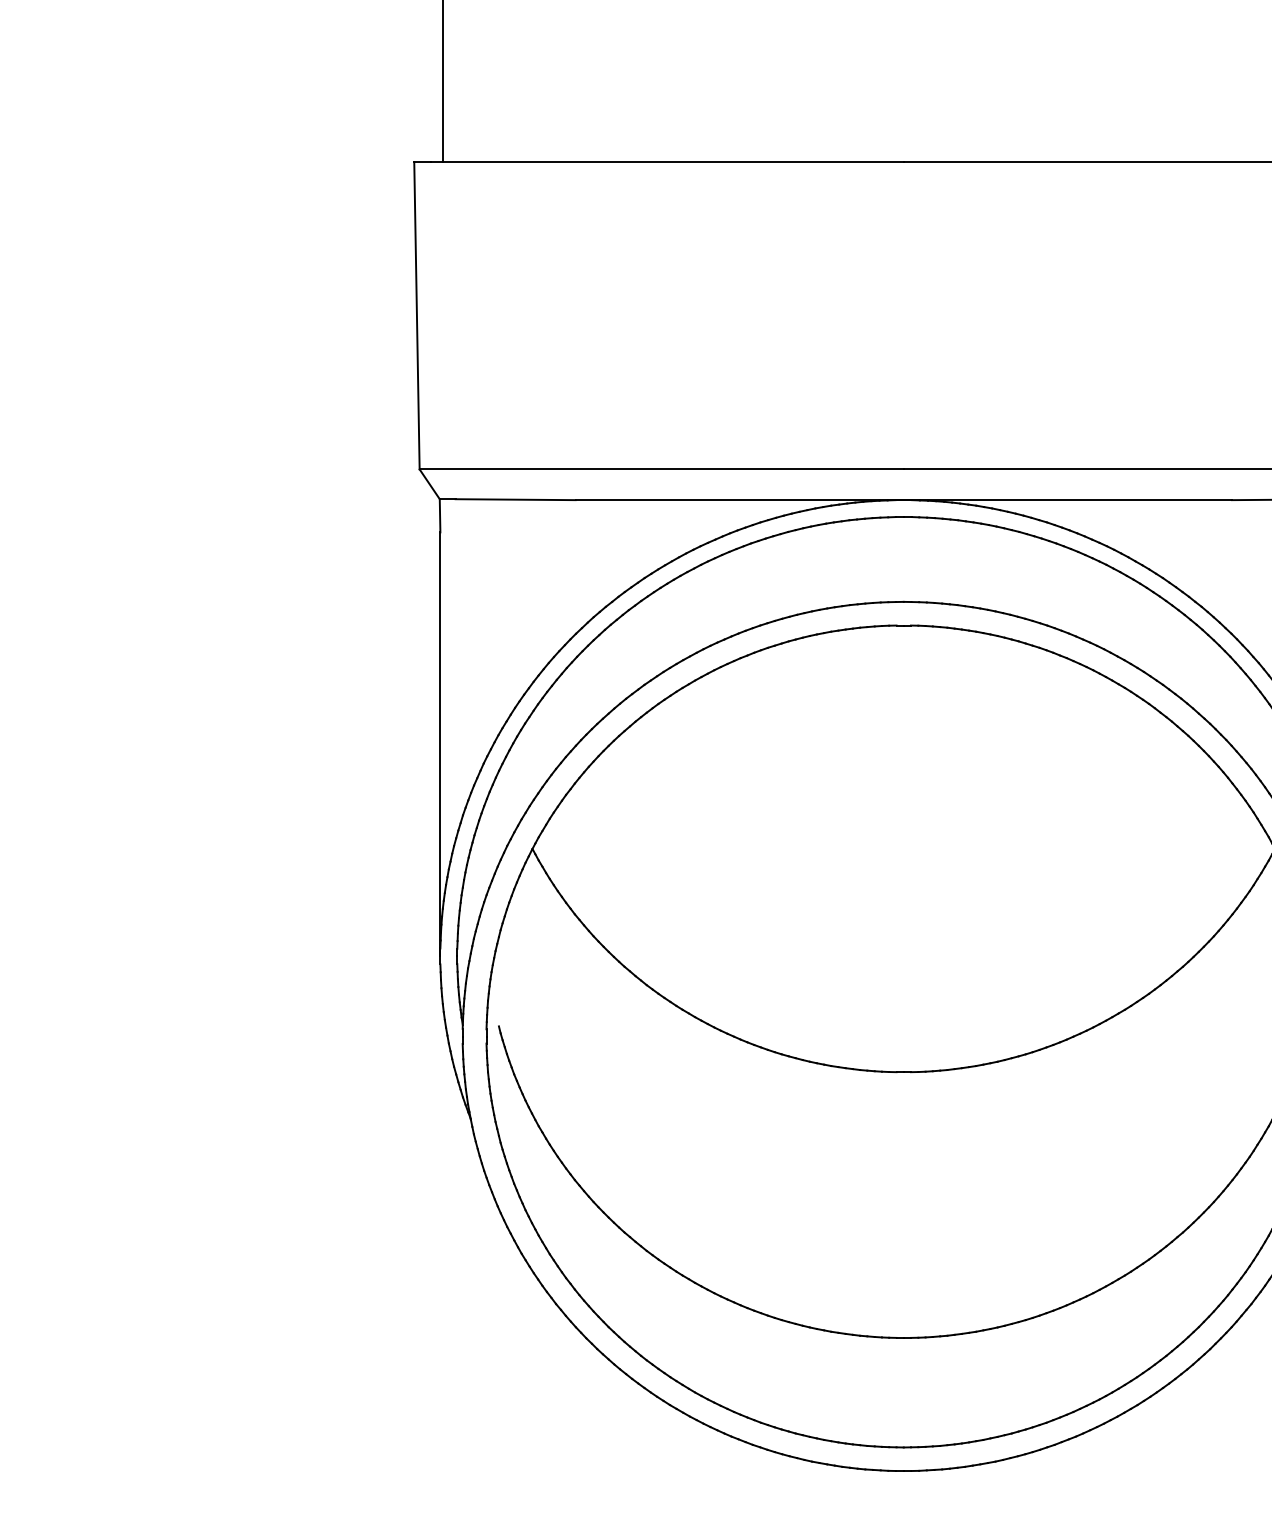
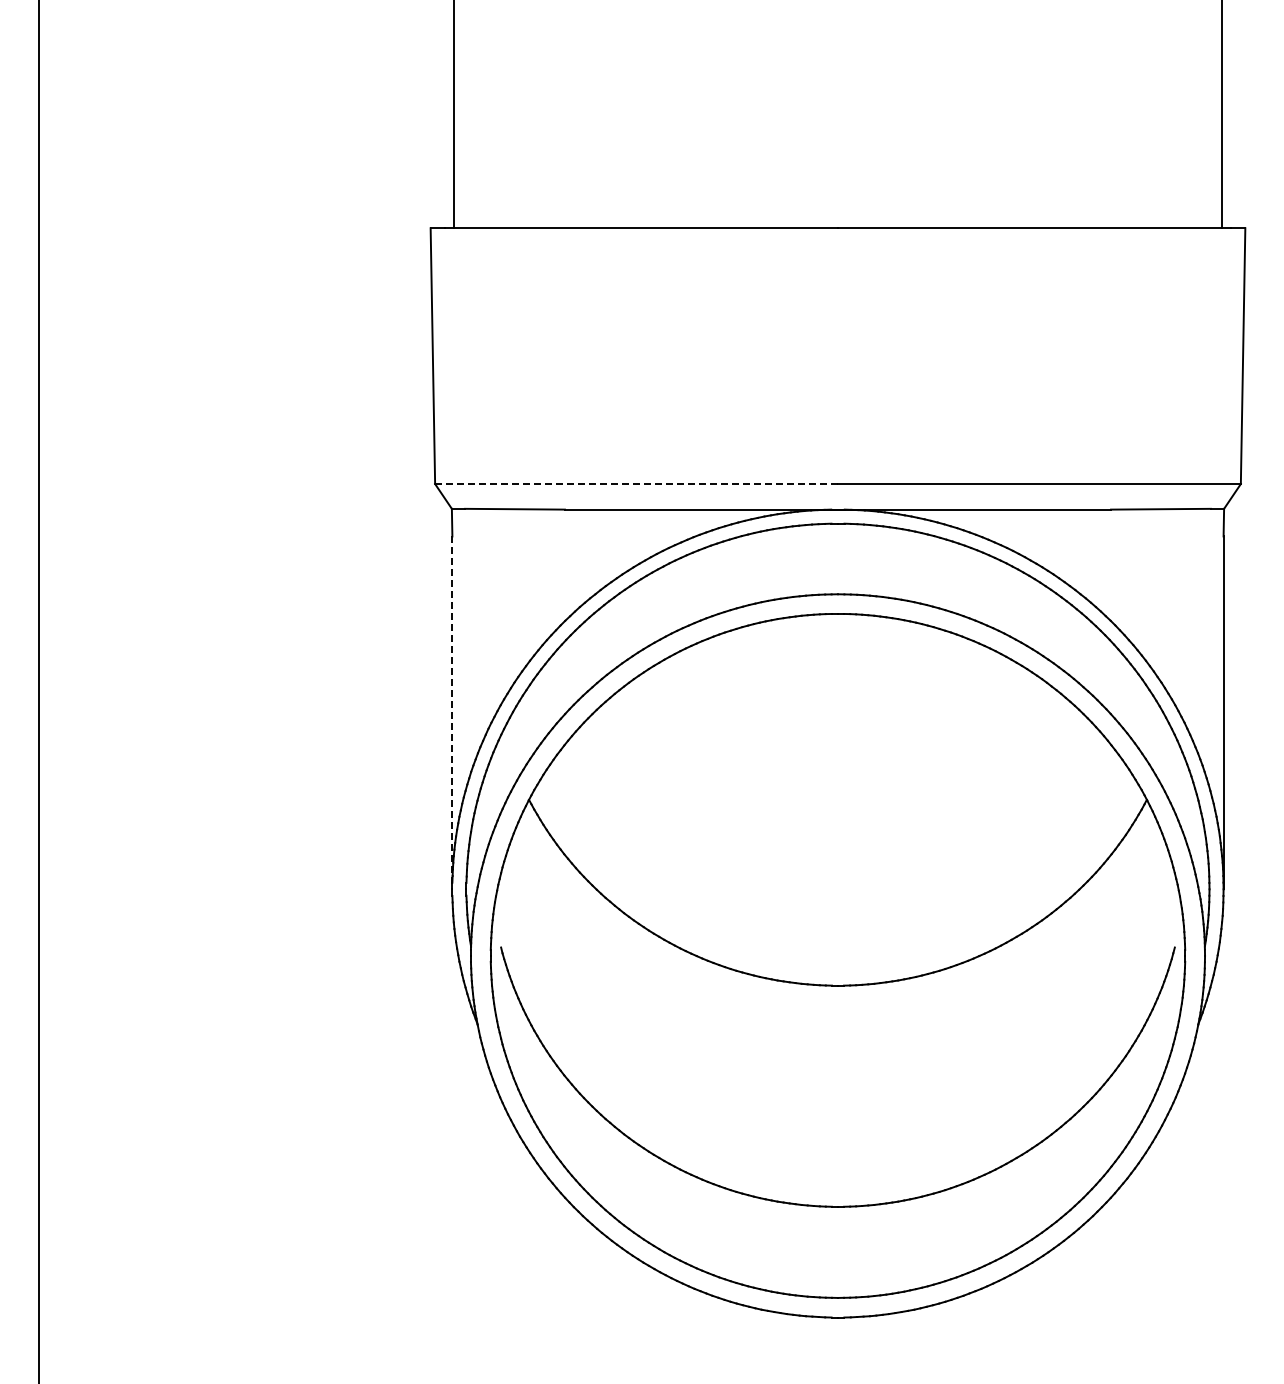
line: (662, 469) -> (637, 484), solid -> dashed
line: (440, 745) -> (452, 713), solid -> dashed

